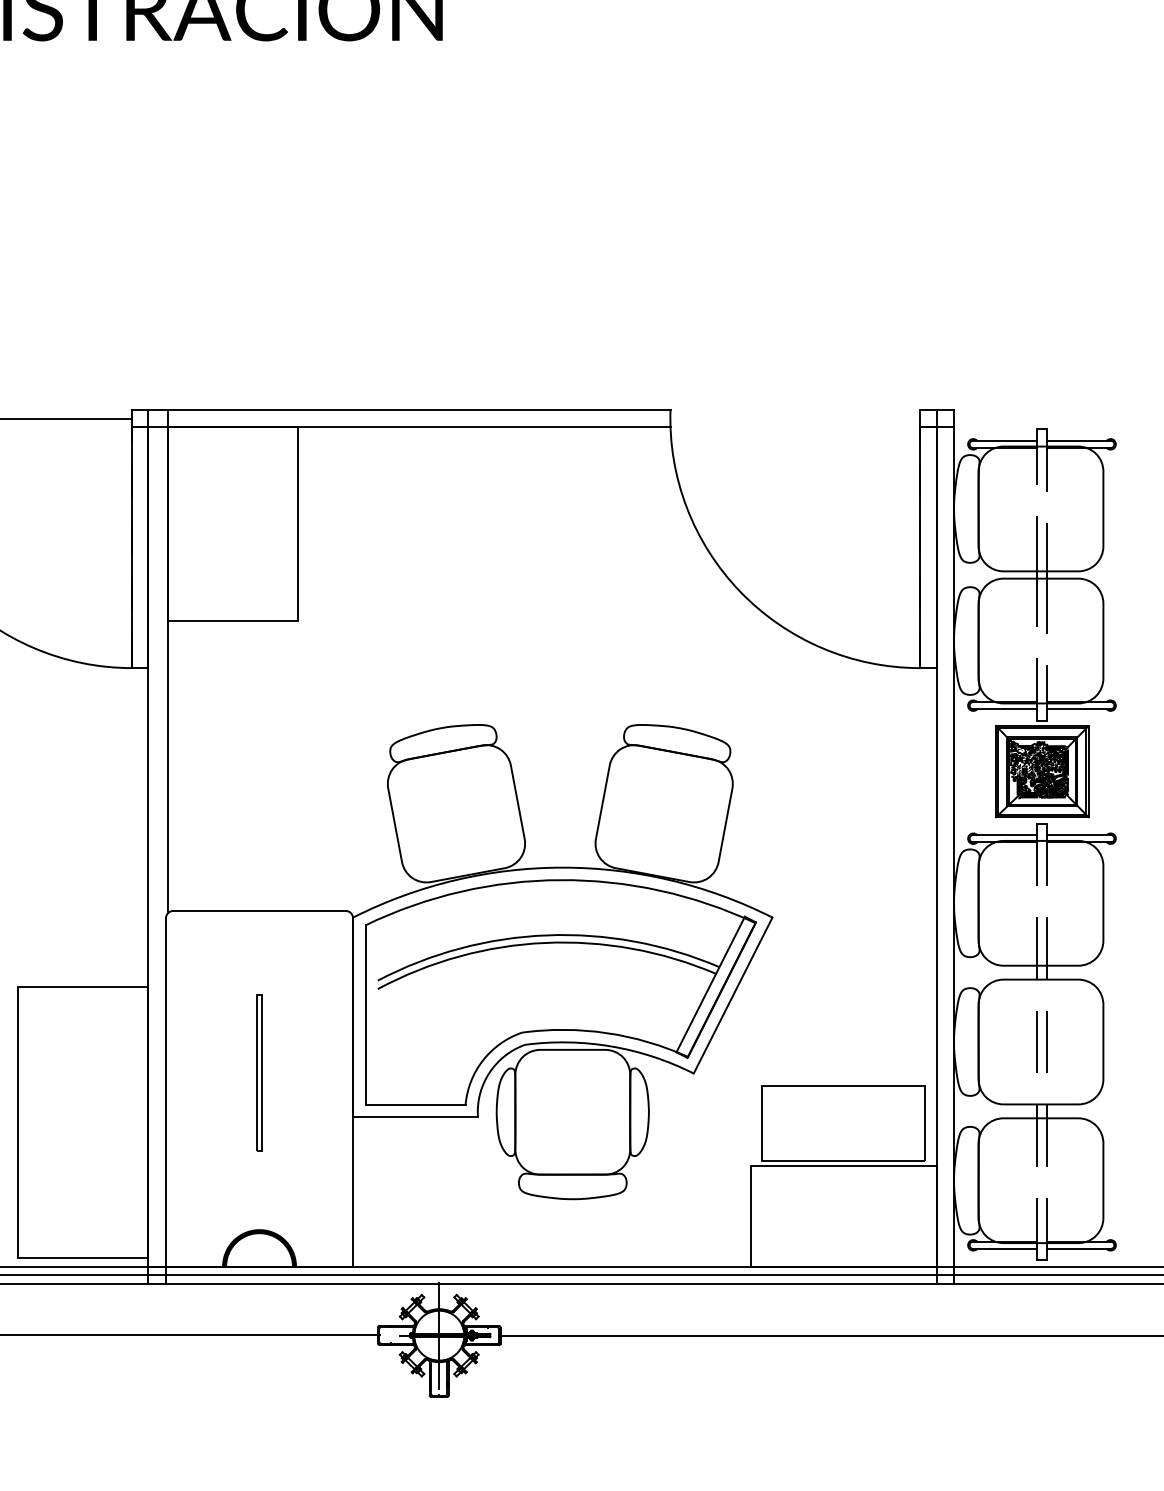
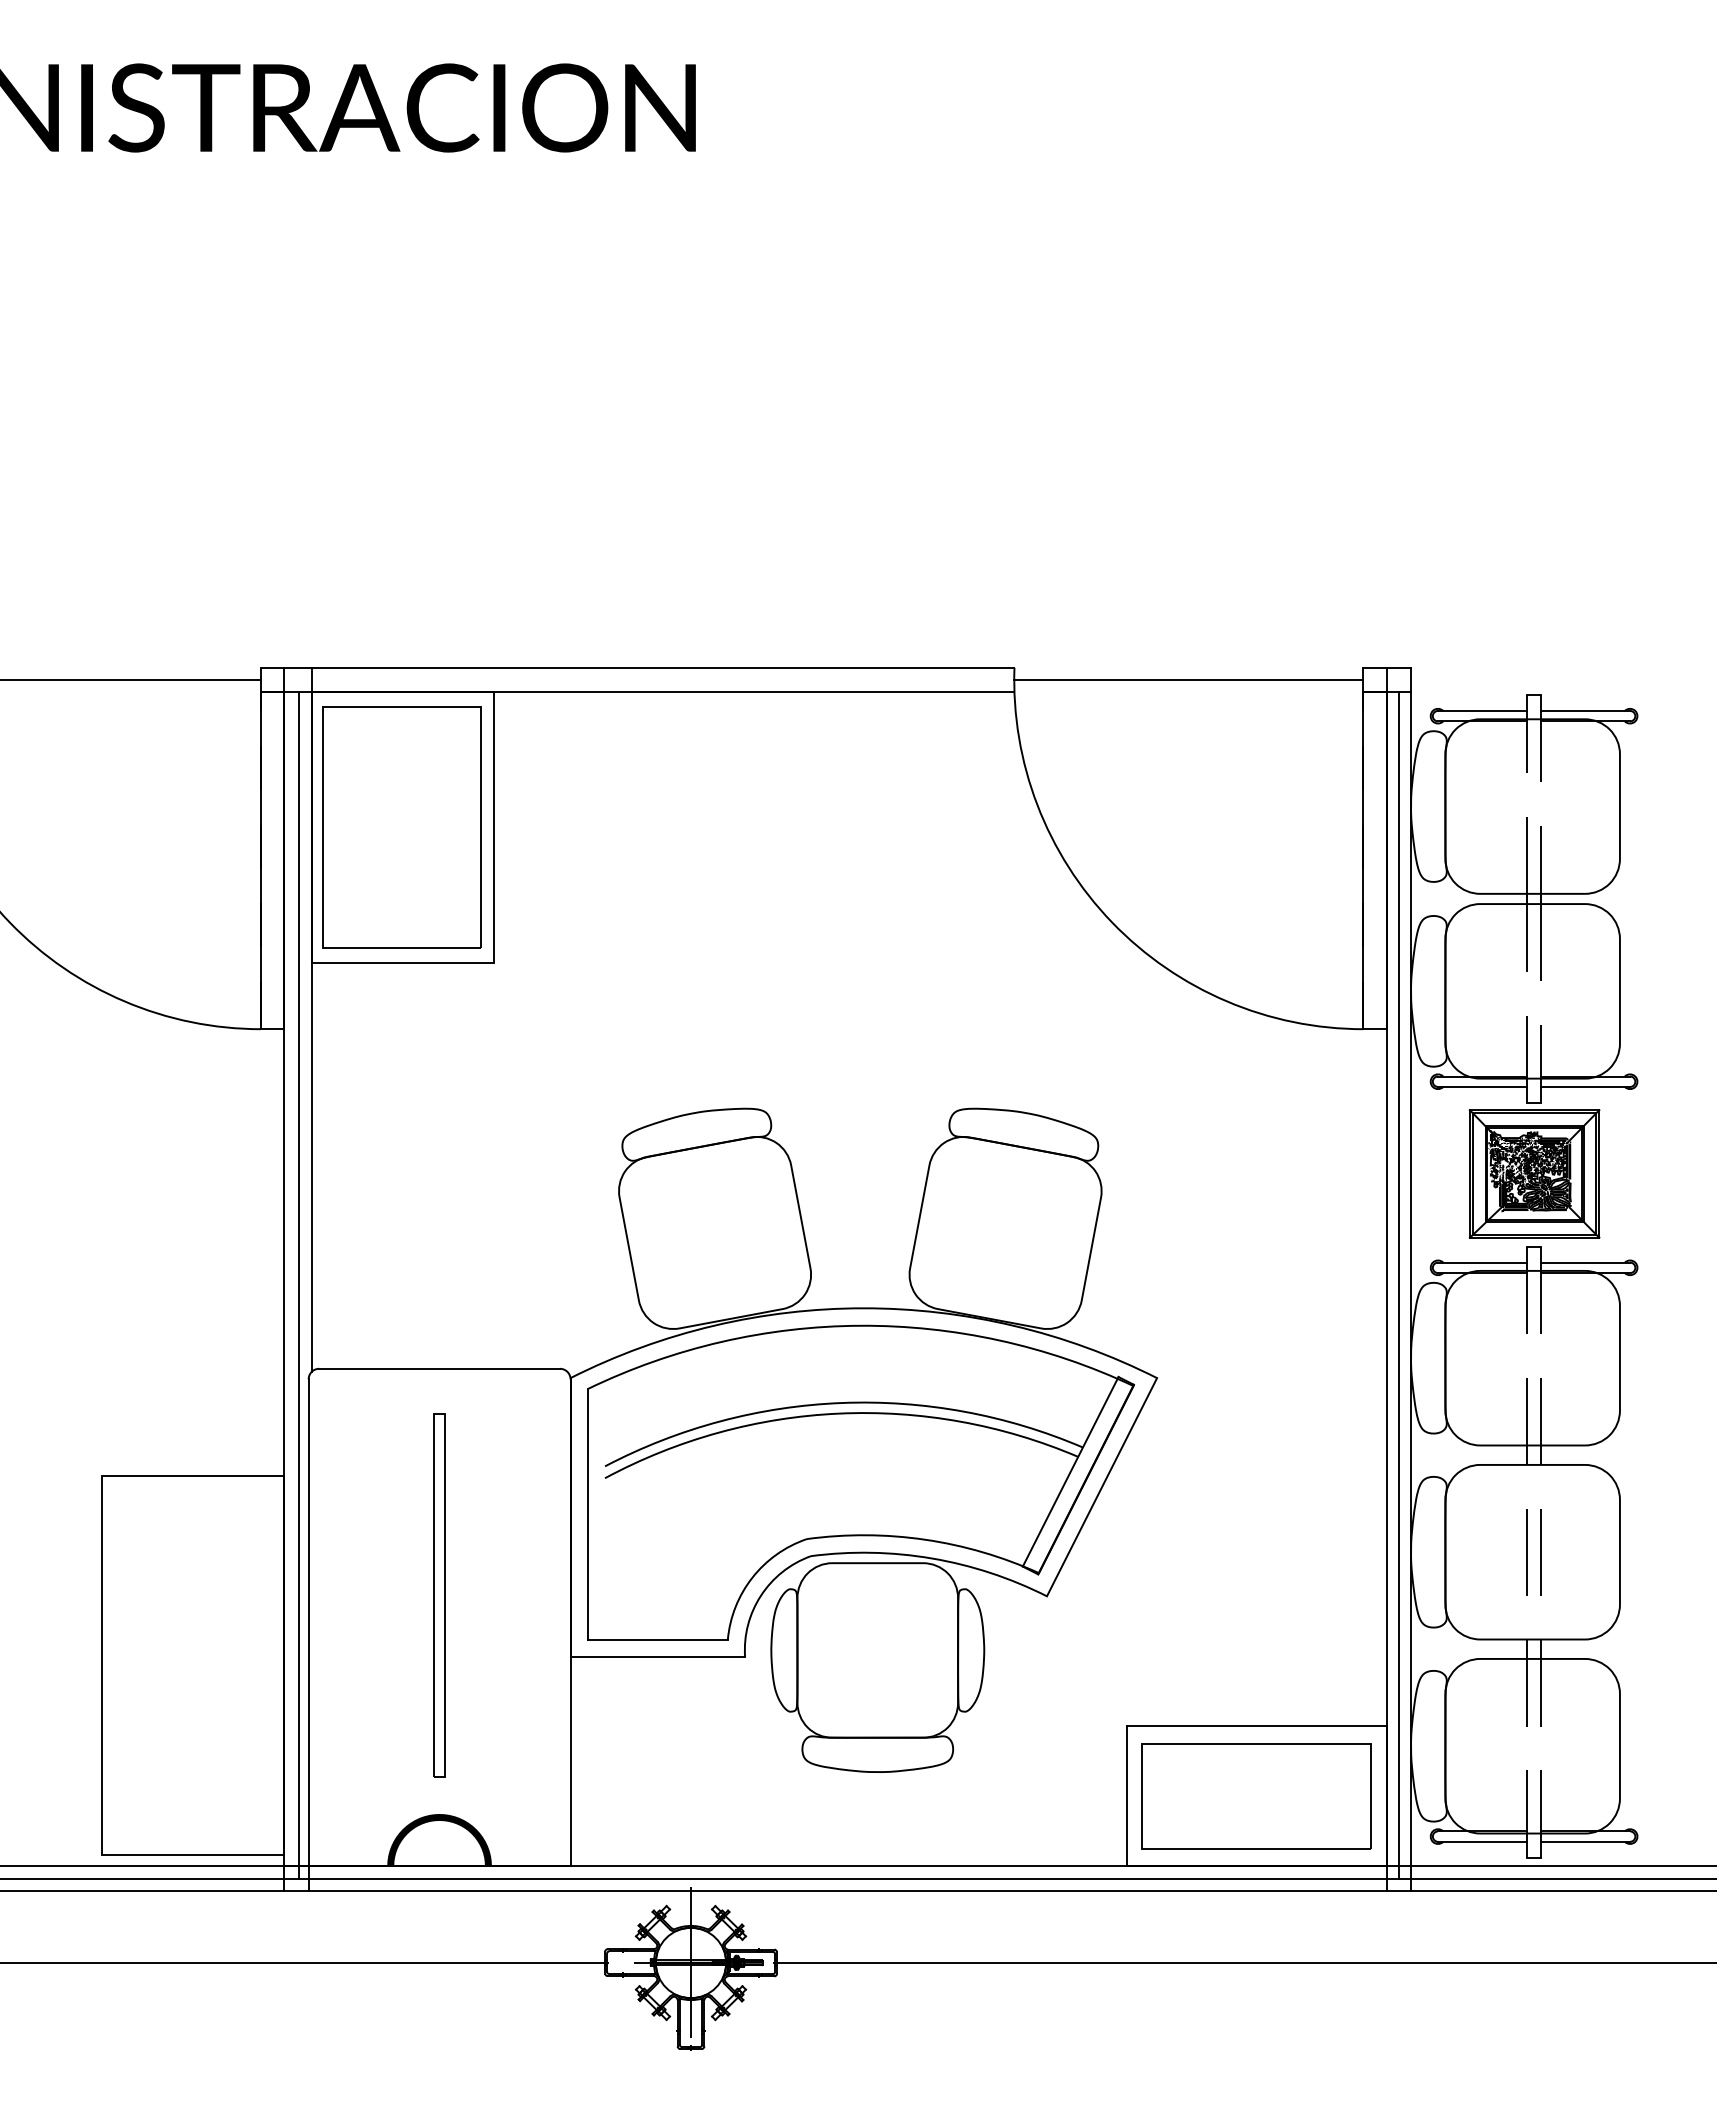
line: (794, 418) -> (1188, 680), added
part: (232, 523) -> (401, 827), added
line: (158, 851) -> (298, 1285), added
line: (945, 851) -> (1399, 1285), added
part: (259, 1072) -> (439, 1595), size x1.67
part: (843, 1123) -> (1256, 1796), moved

